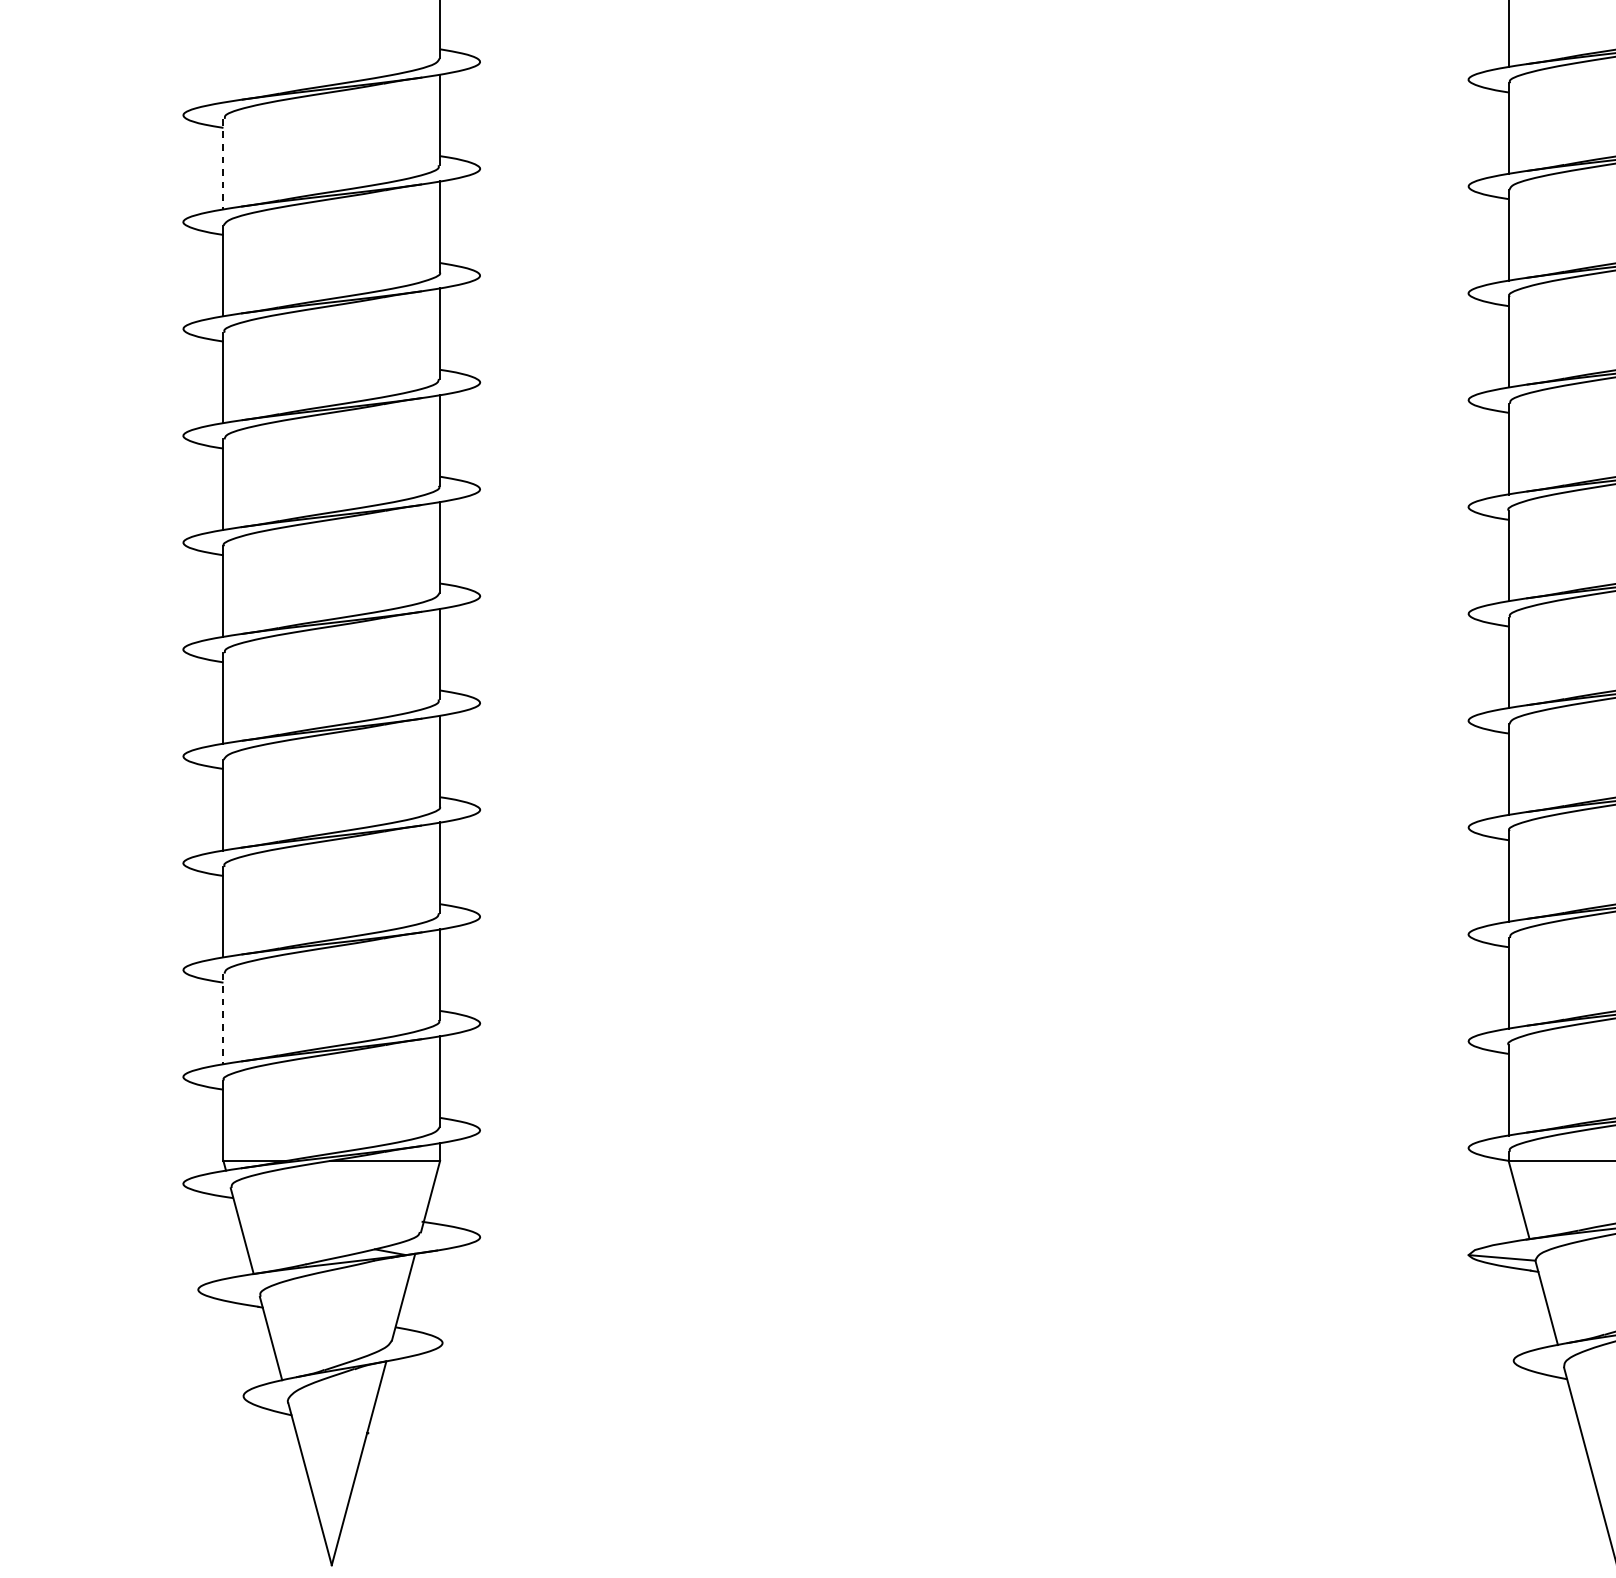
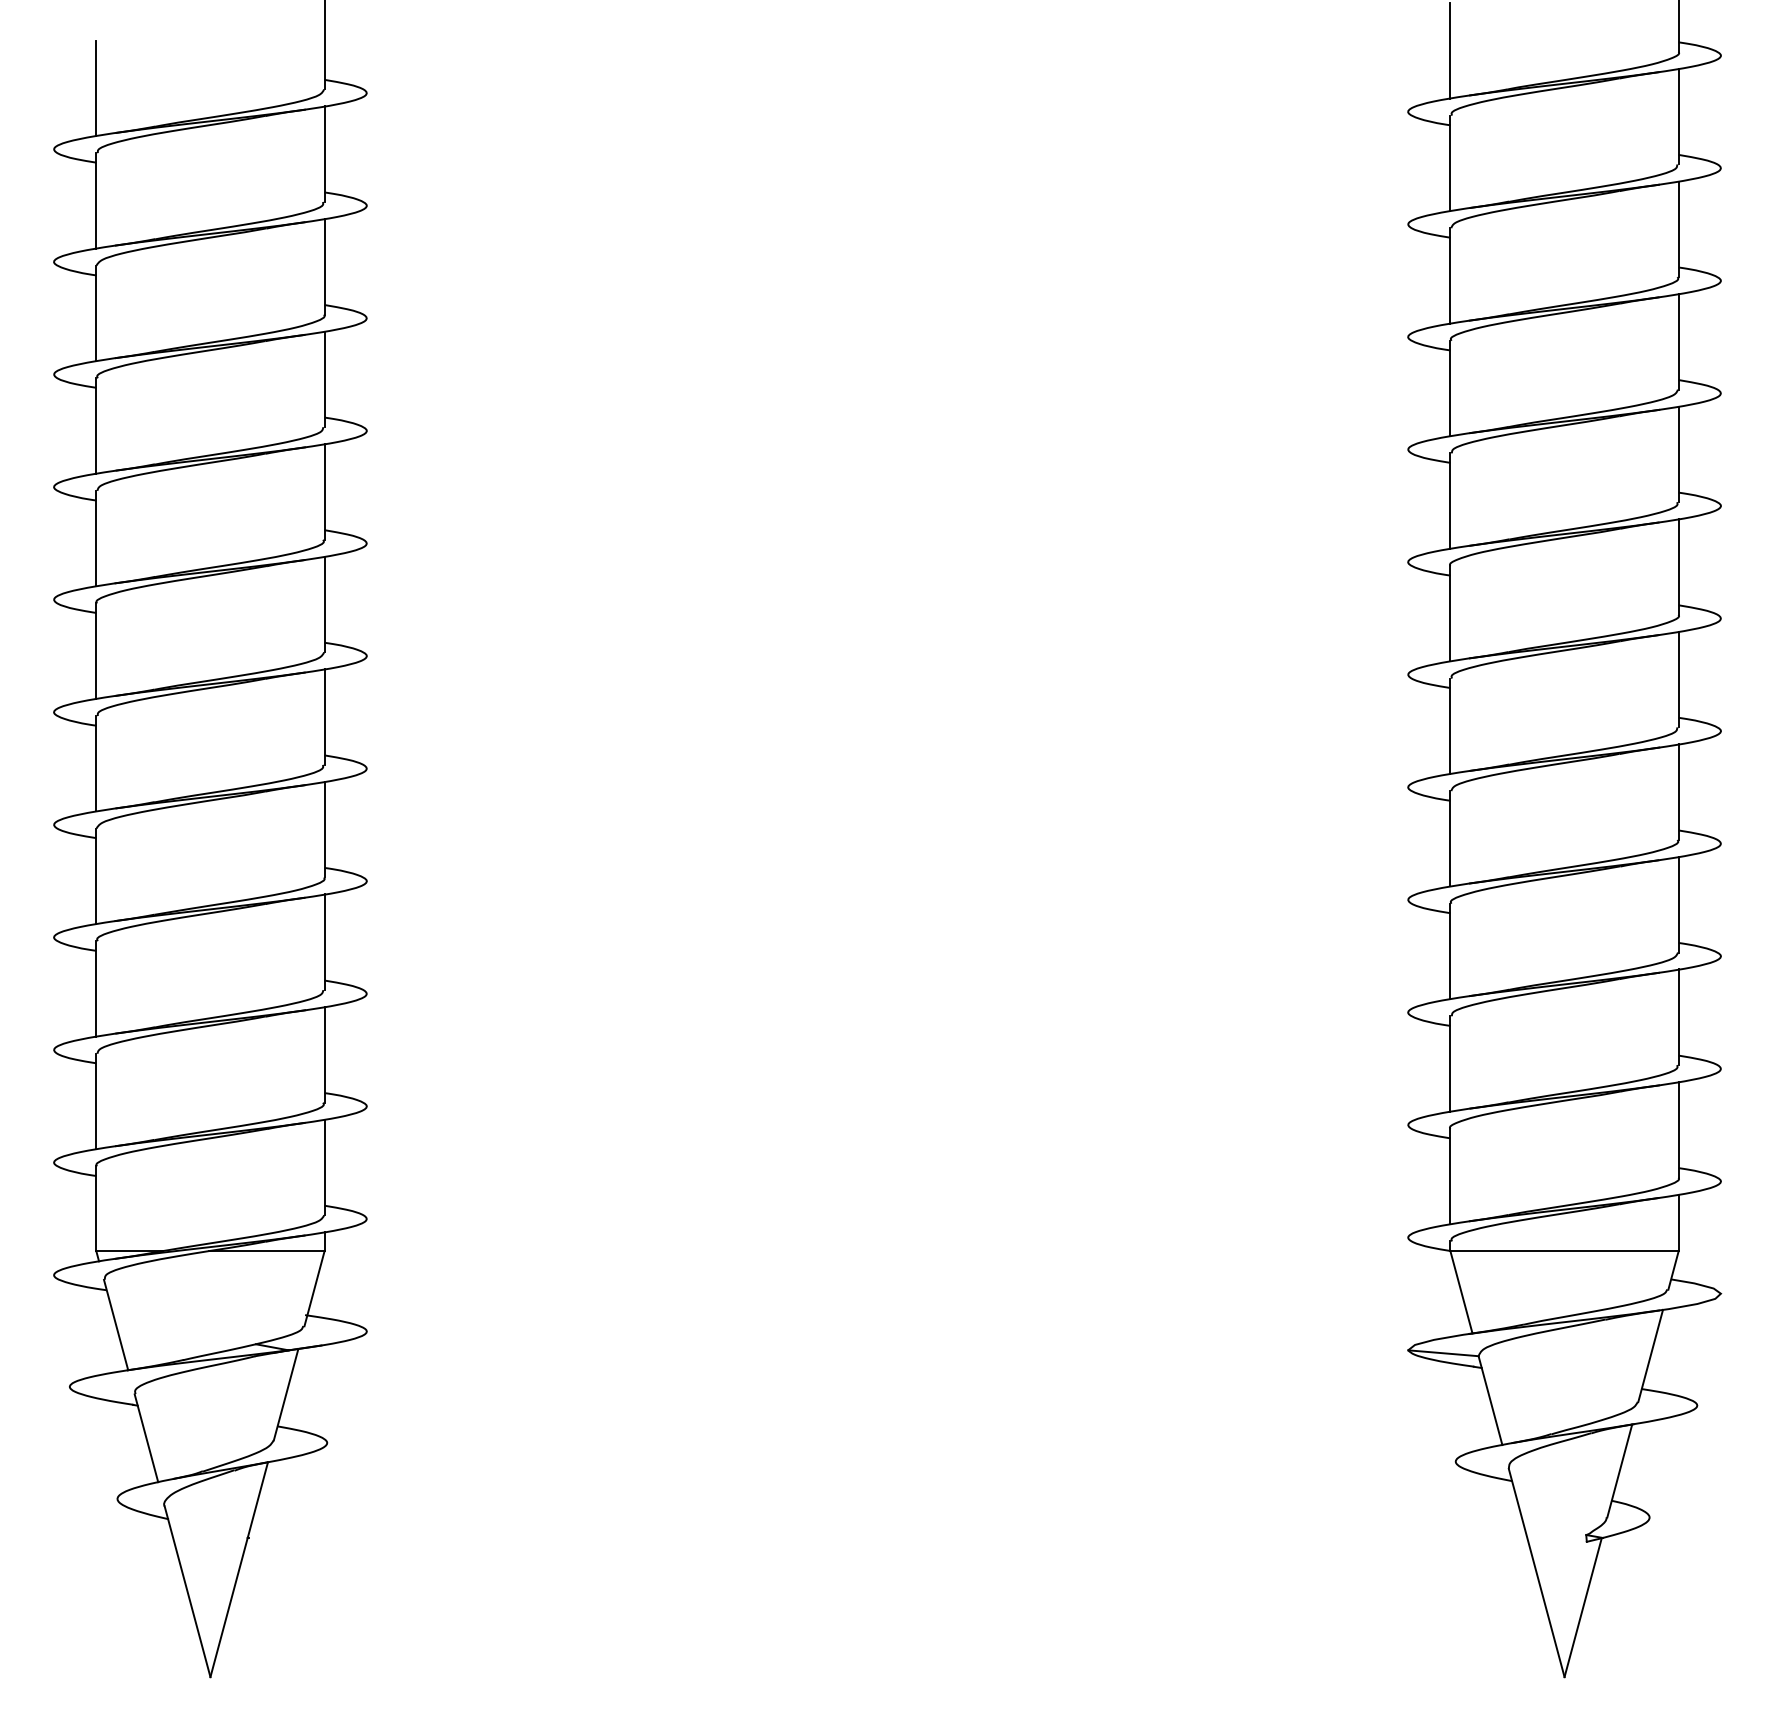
line: (223, 56) -> (96, 87), added
line: (223, 163) -> (96, 200), dashed -> solid
line: (223, 1018) -> (96, 1101), dashed -> solid

